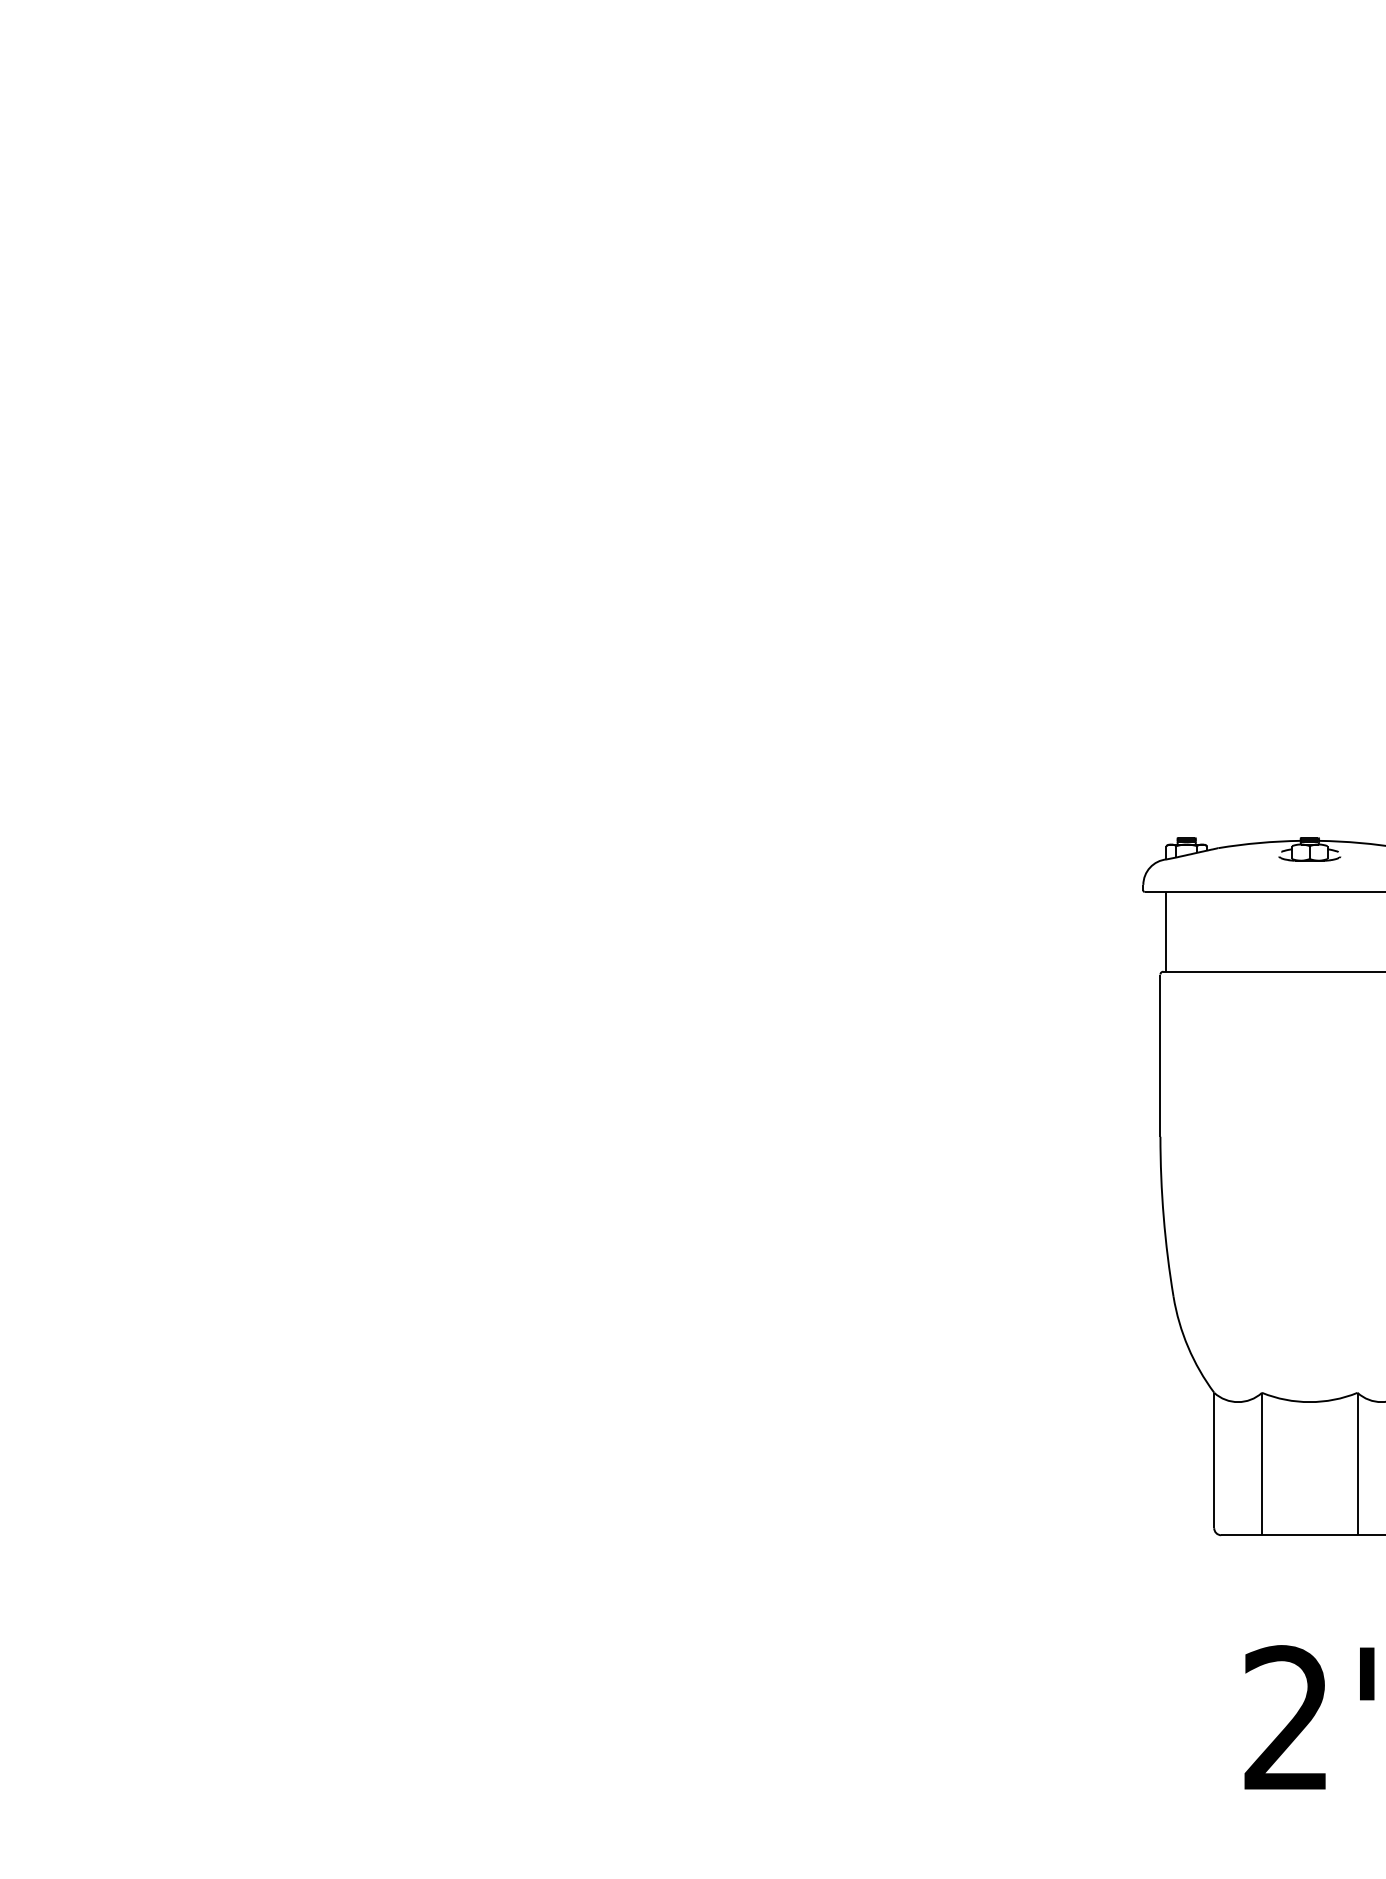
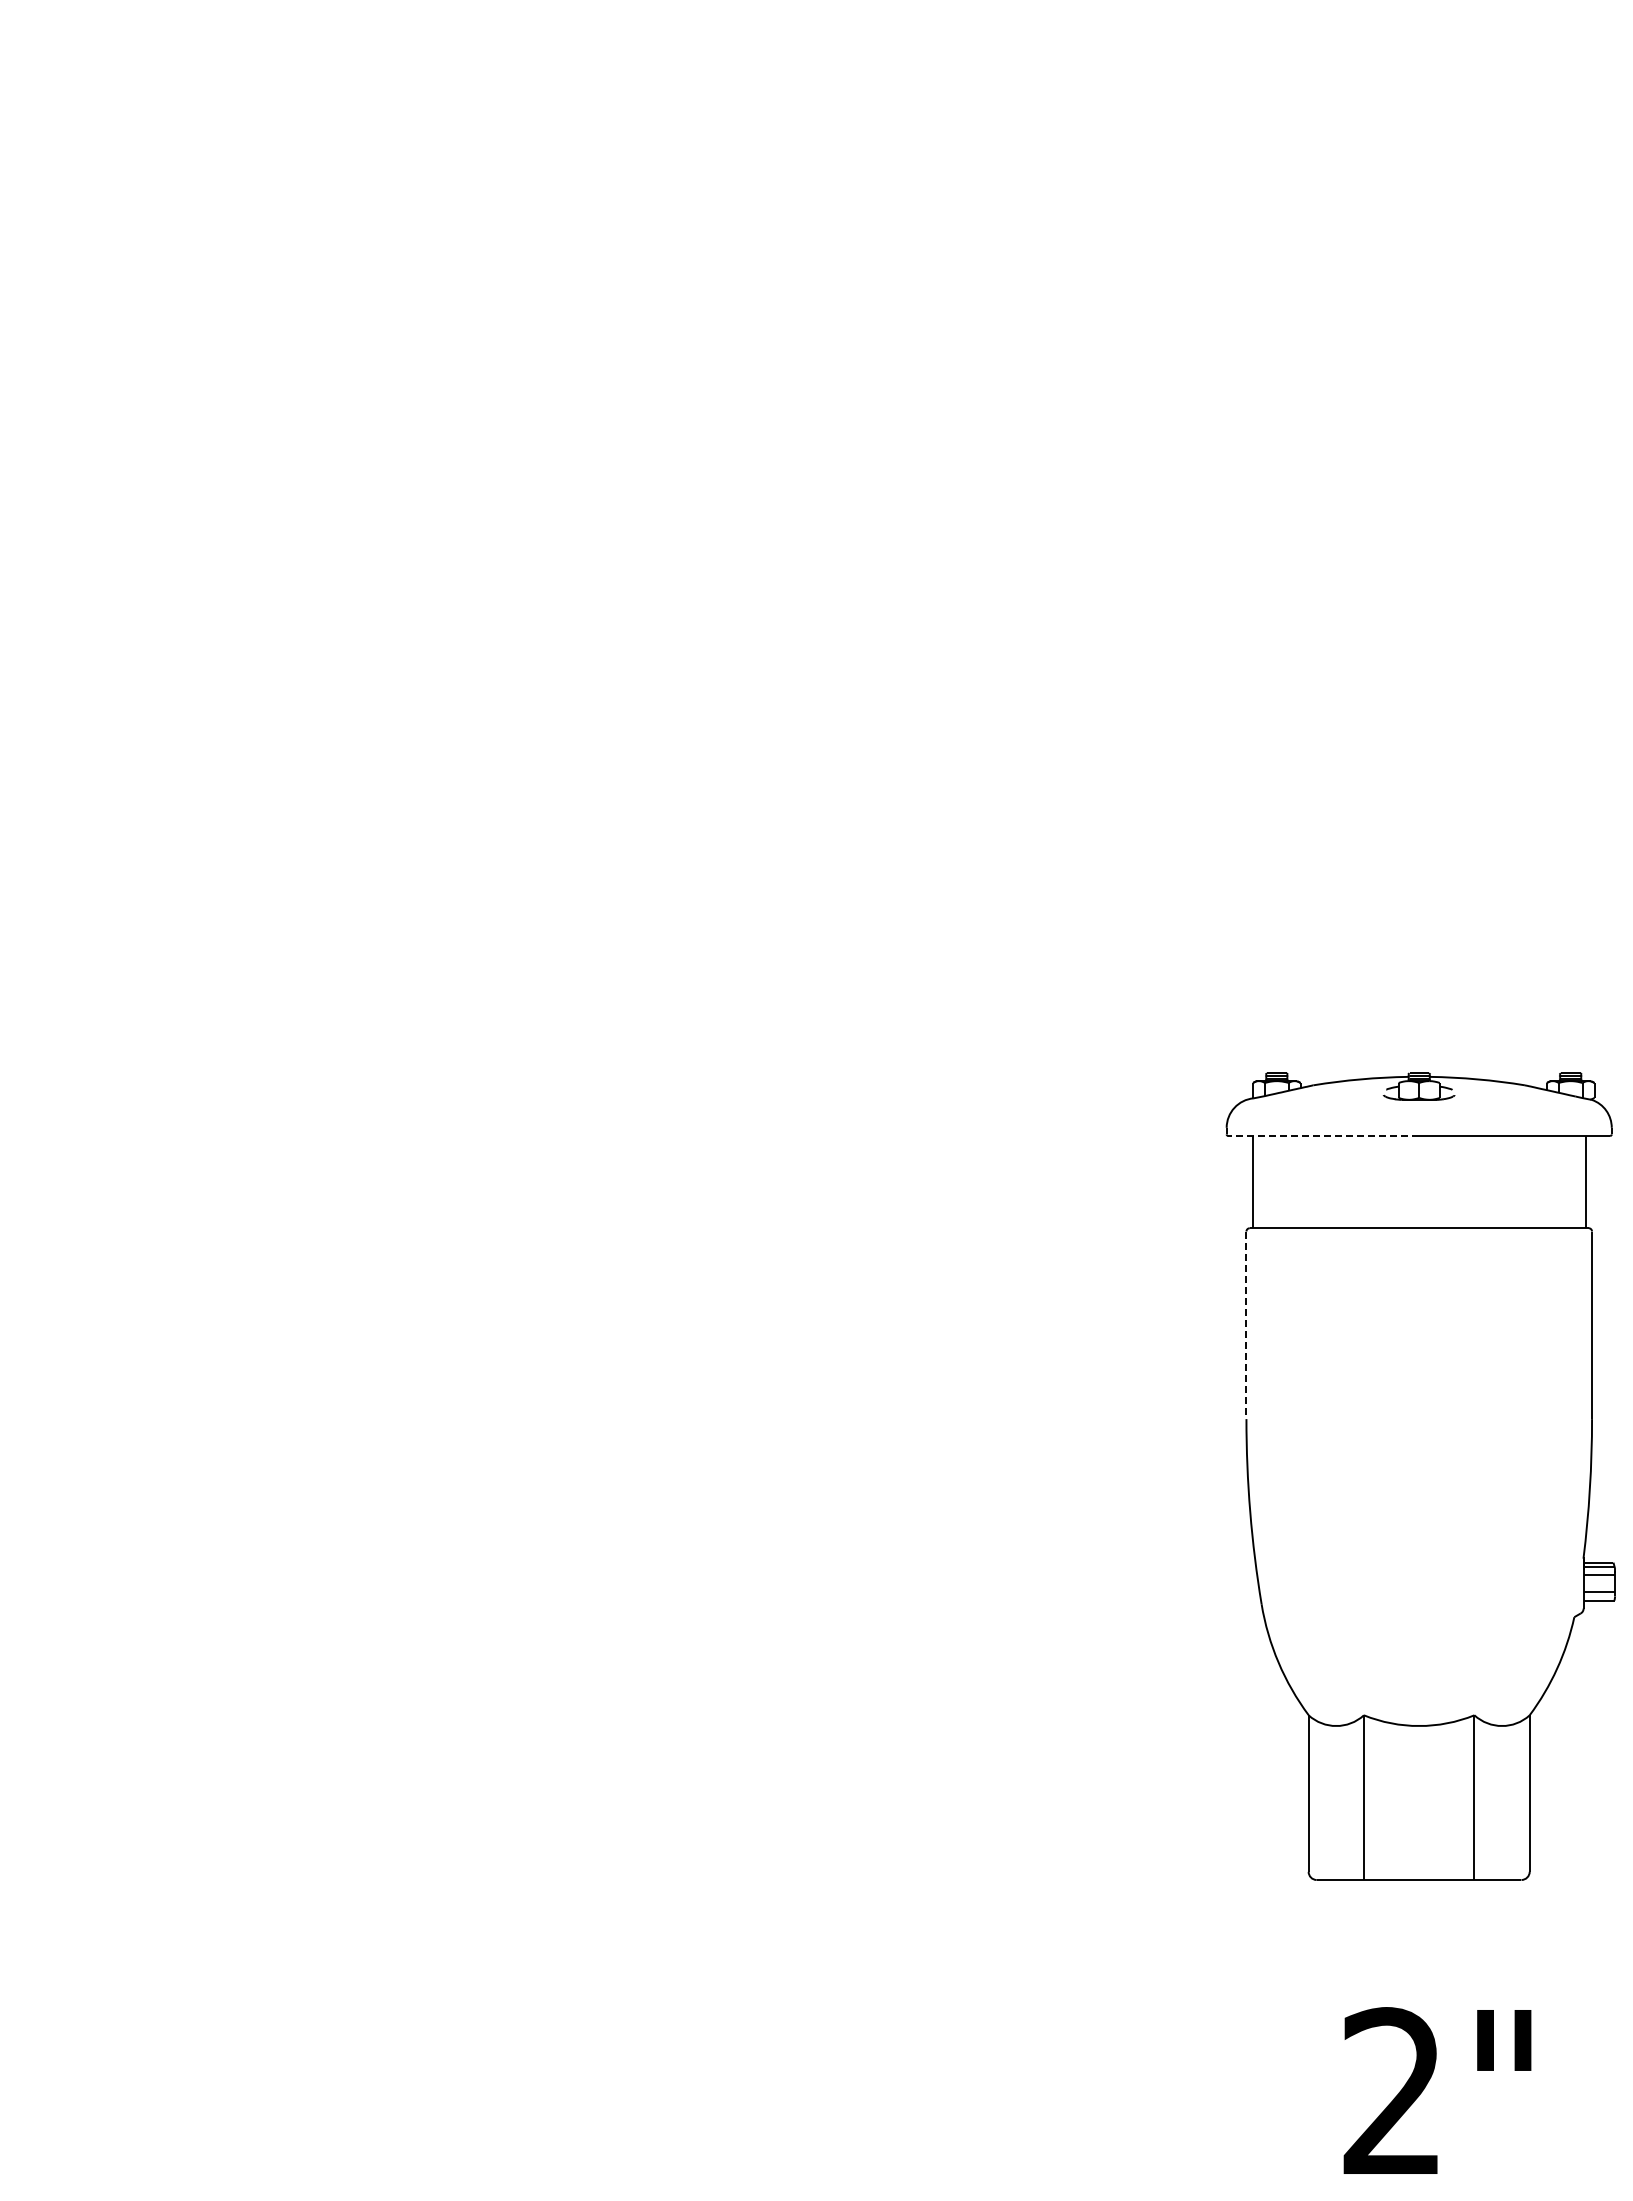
line: (1227, 891) -> (1323, 1135), solid -> dashed
line: (1160, 1055) -> (1246, 1325), solid -> dashed

